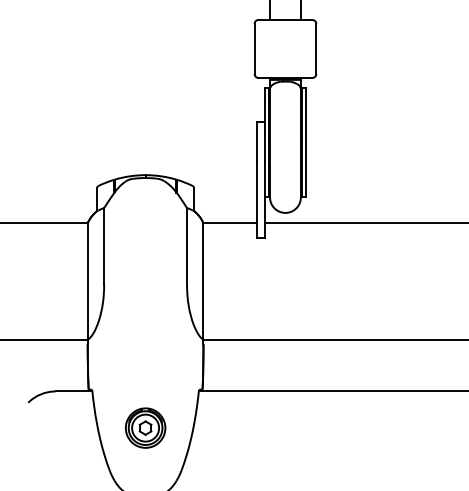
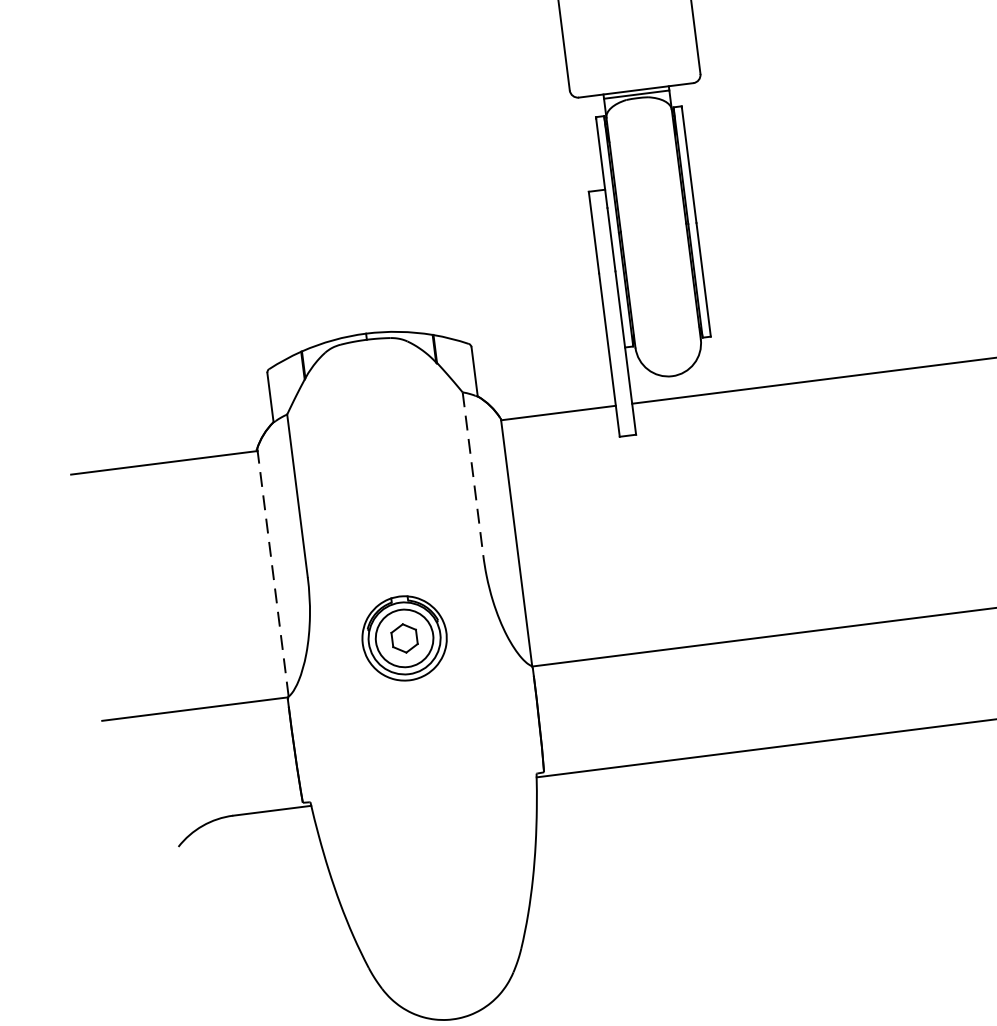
line: (187, 247) -> (474, 475), solid -> dashed
line: (88, 281) -> (273, 574), solid -> dashed
part: (145, 427) -> (404, 637), moved

